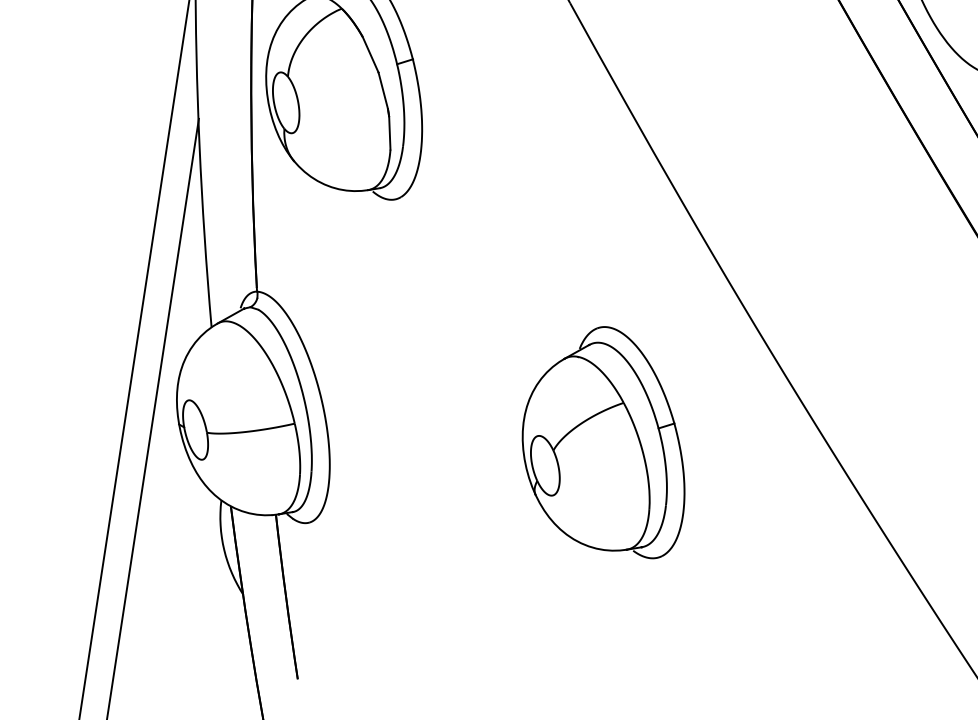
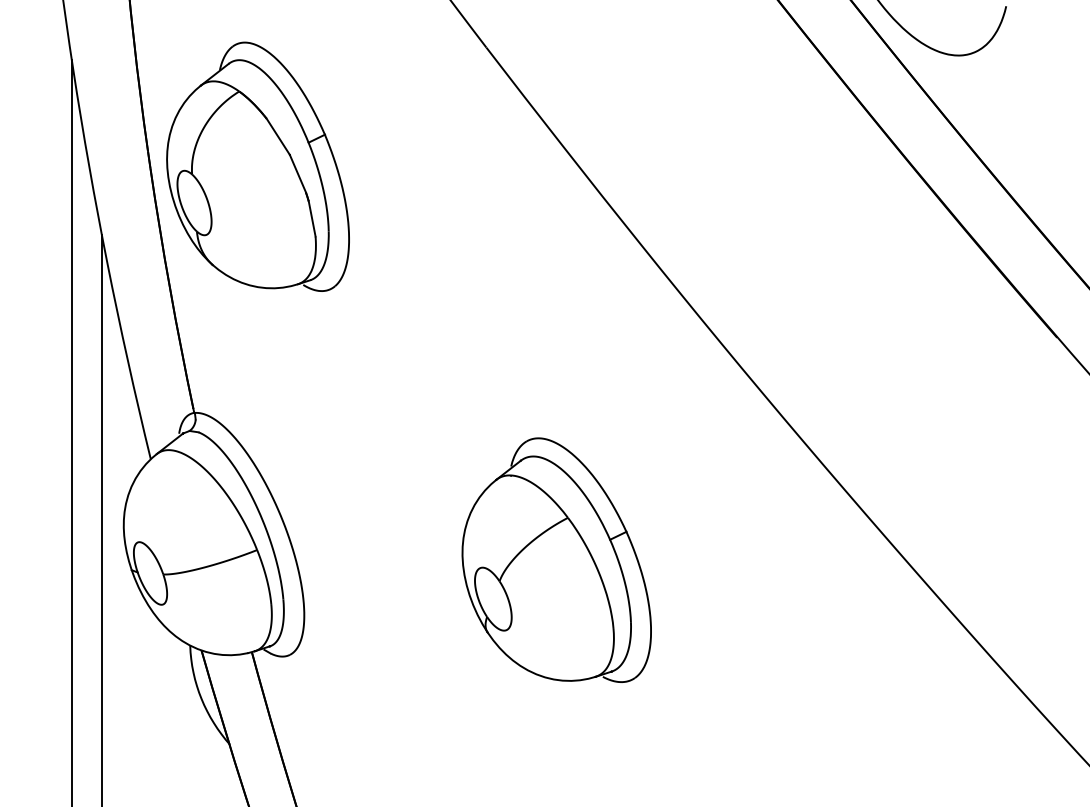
part: (607, 438) -> (556, 559), moved

